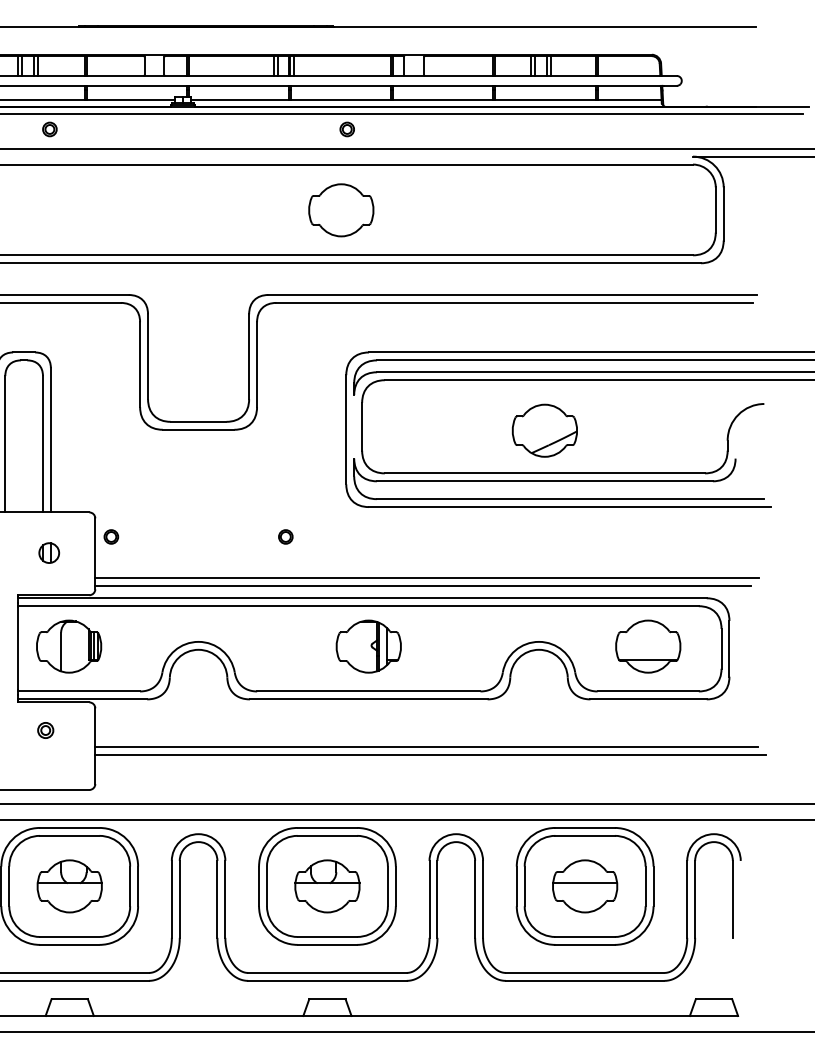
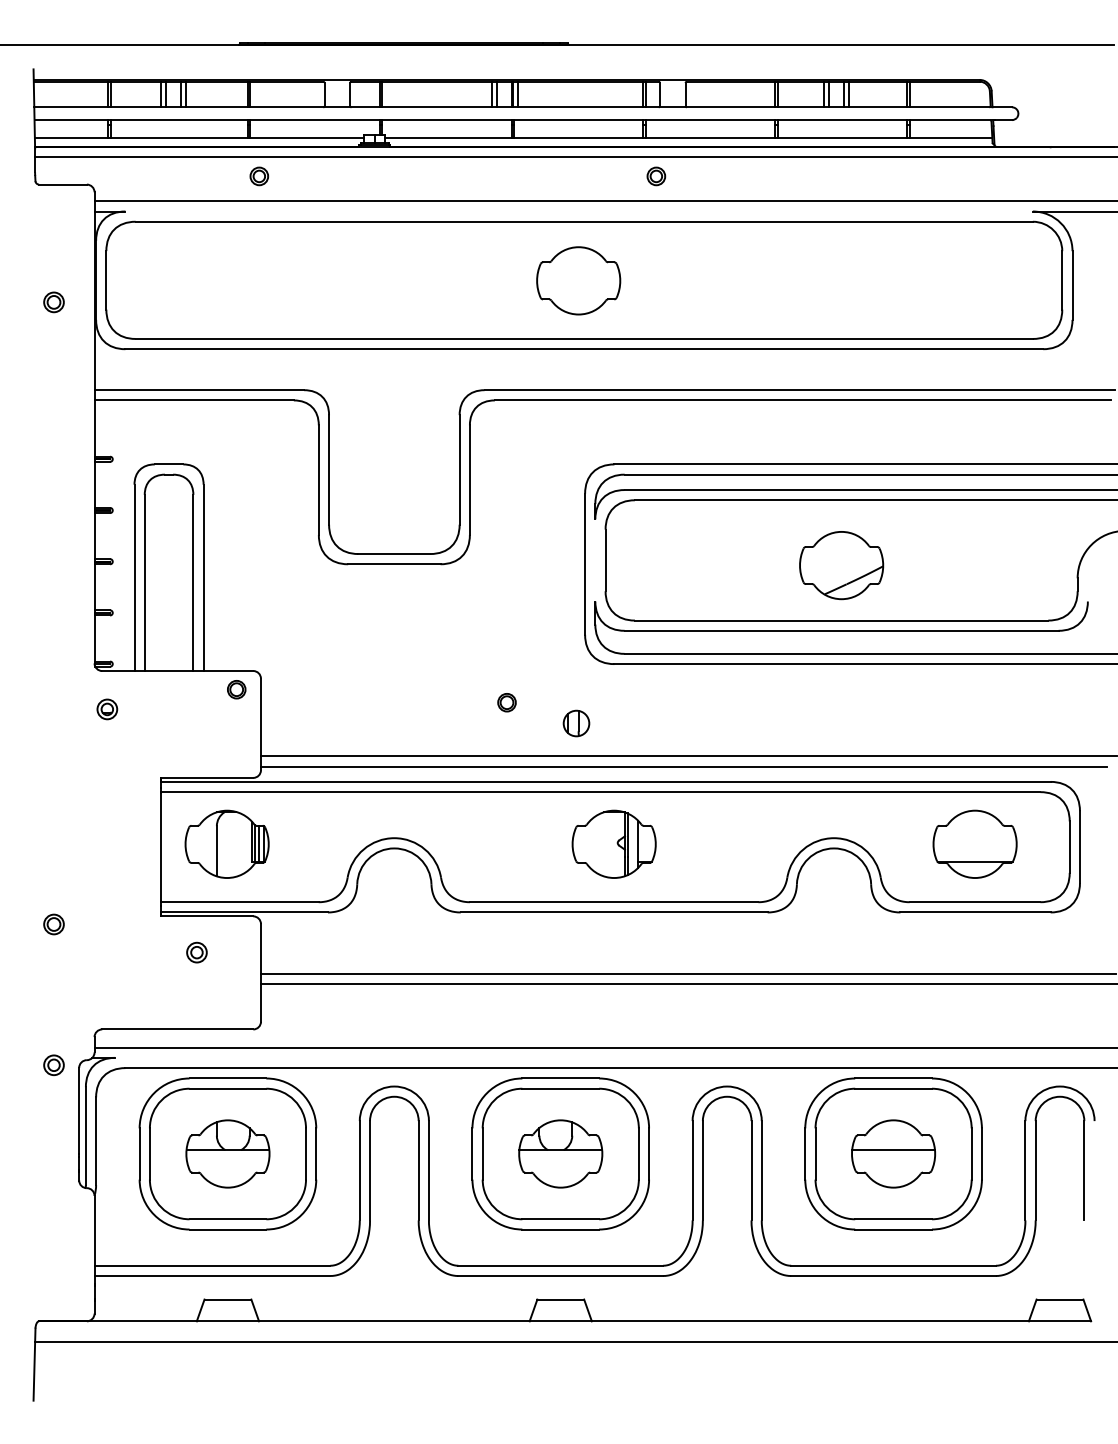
part: (50, 129) -> (259, 176), moved
part: (347, 129) -> (656, 176), moved
part: (111, 536) -> (236, 689), moved
part: (49, 553) -> (576, 723), moved

